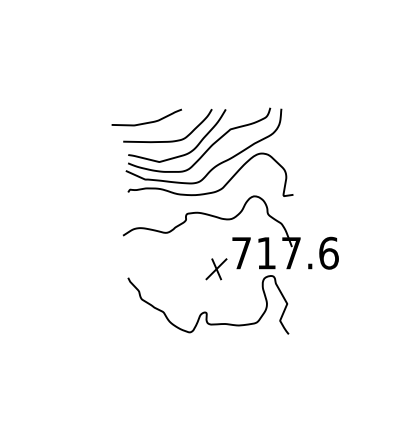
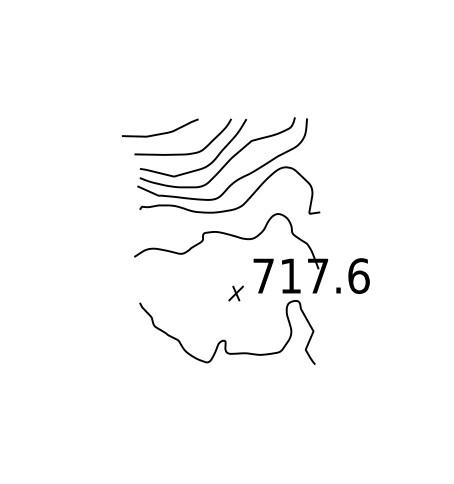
part: (215, 269) -> (235, 293), size x0.62

